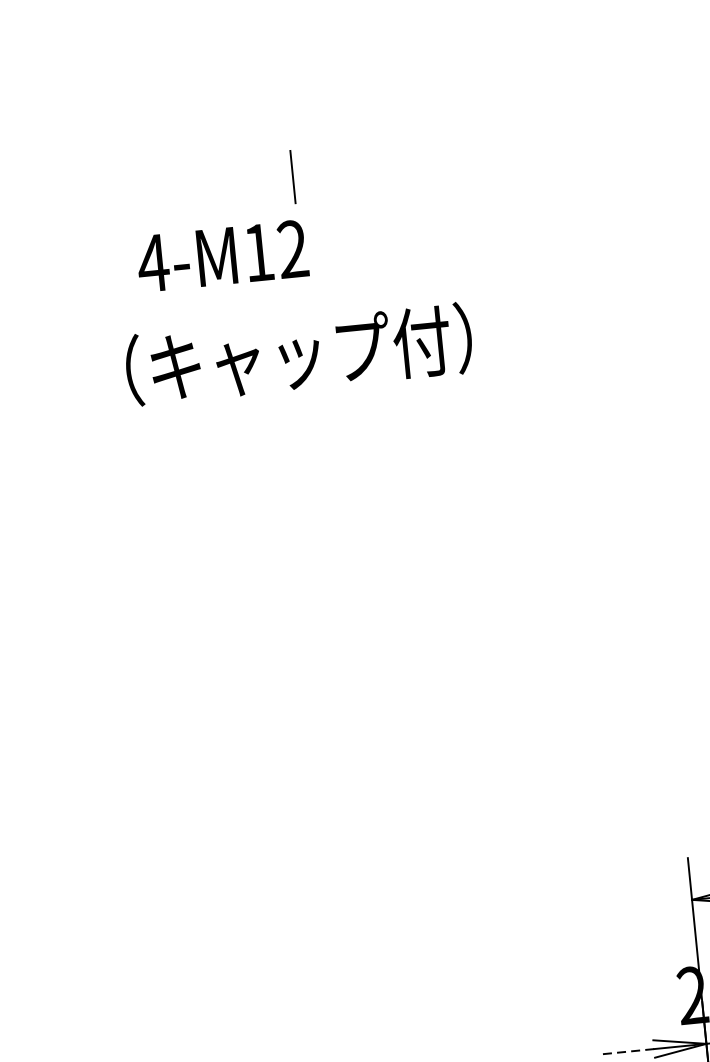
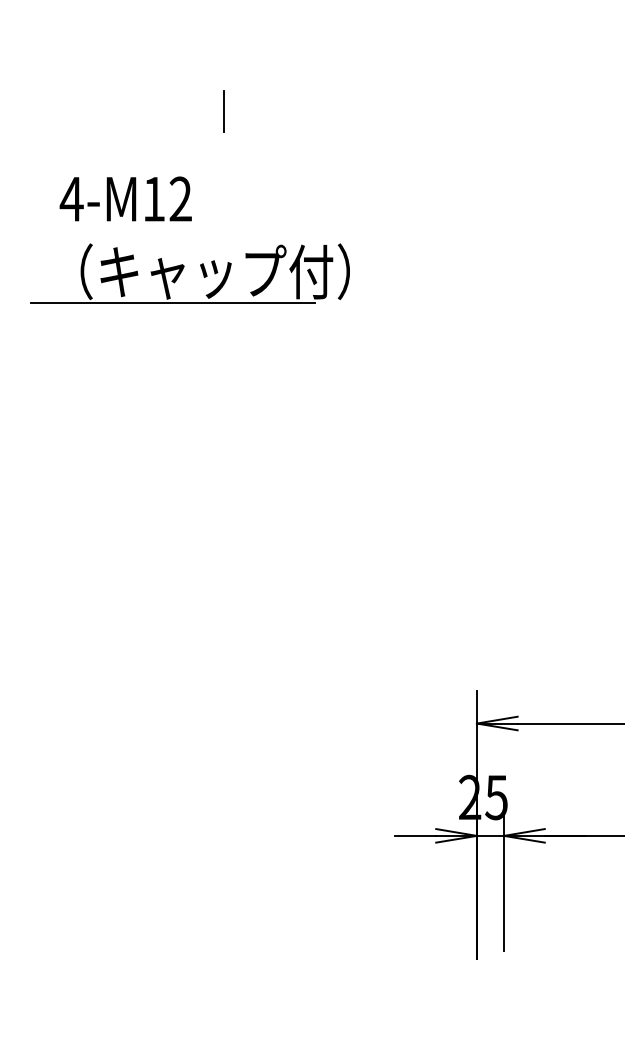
line: (291, 177) -> (223, 111), moved
text: (222, 255) -> (125, 198), moved
line: (248, 400) -> (172, 303), added
line: (627, 1051) -> (415, 835), dashed -> solid

